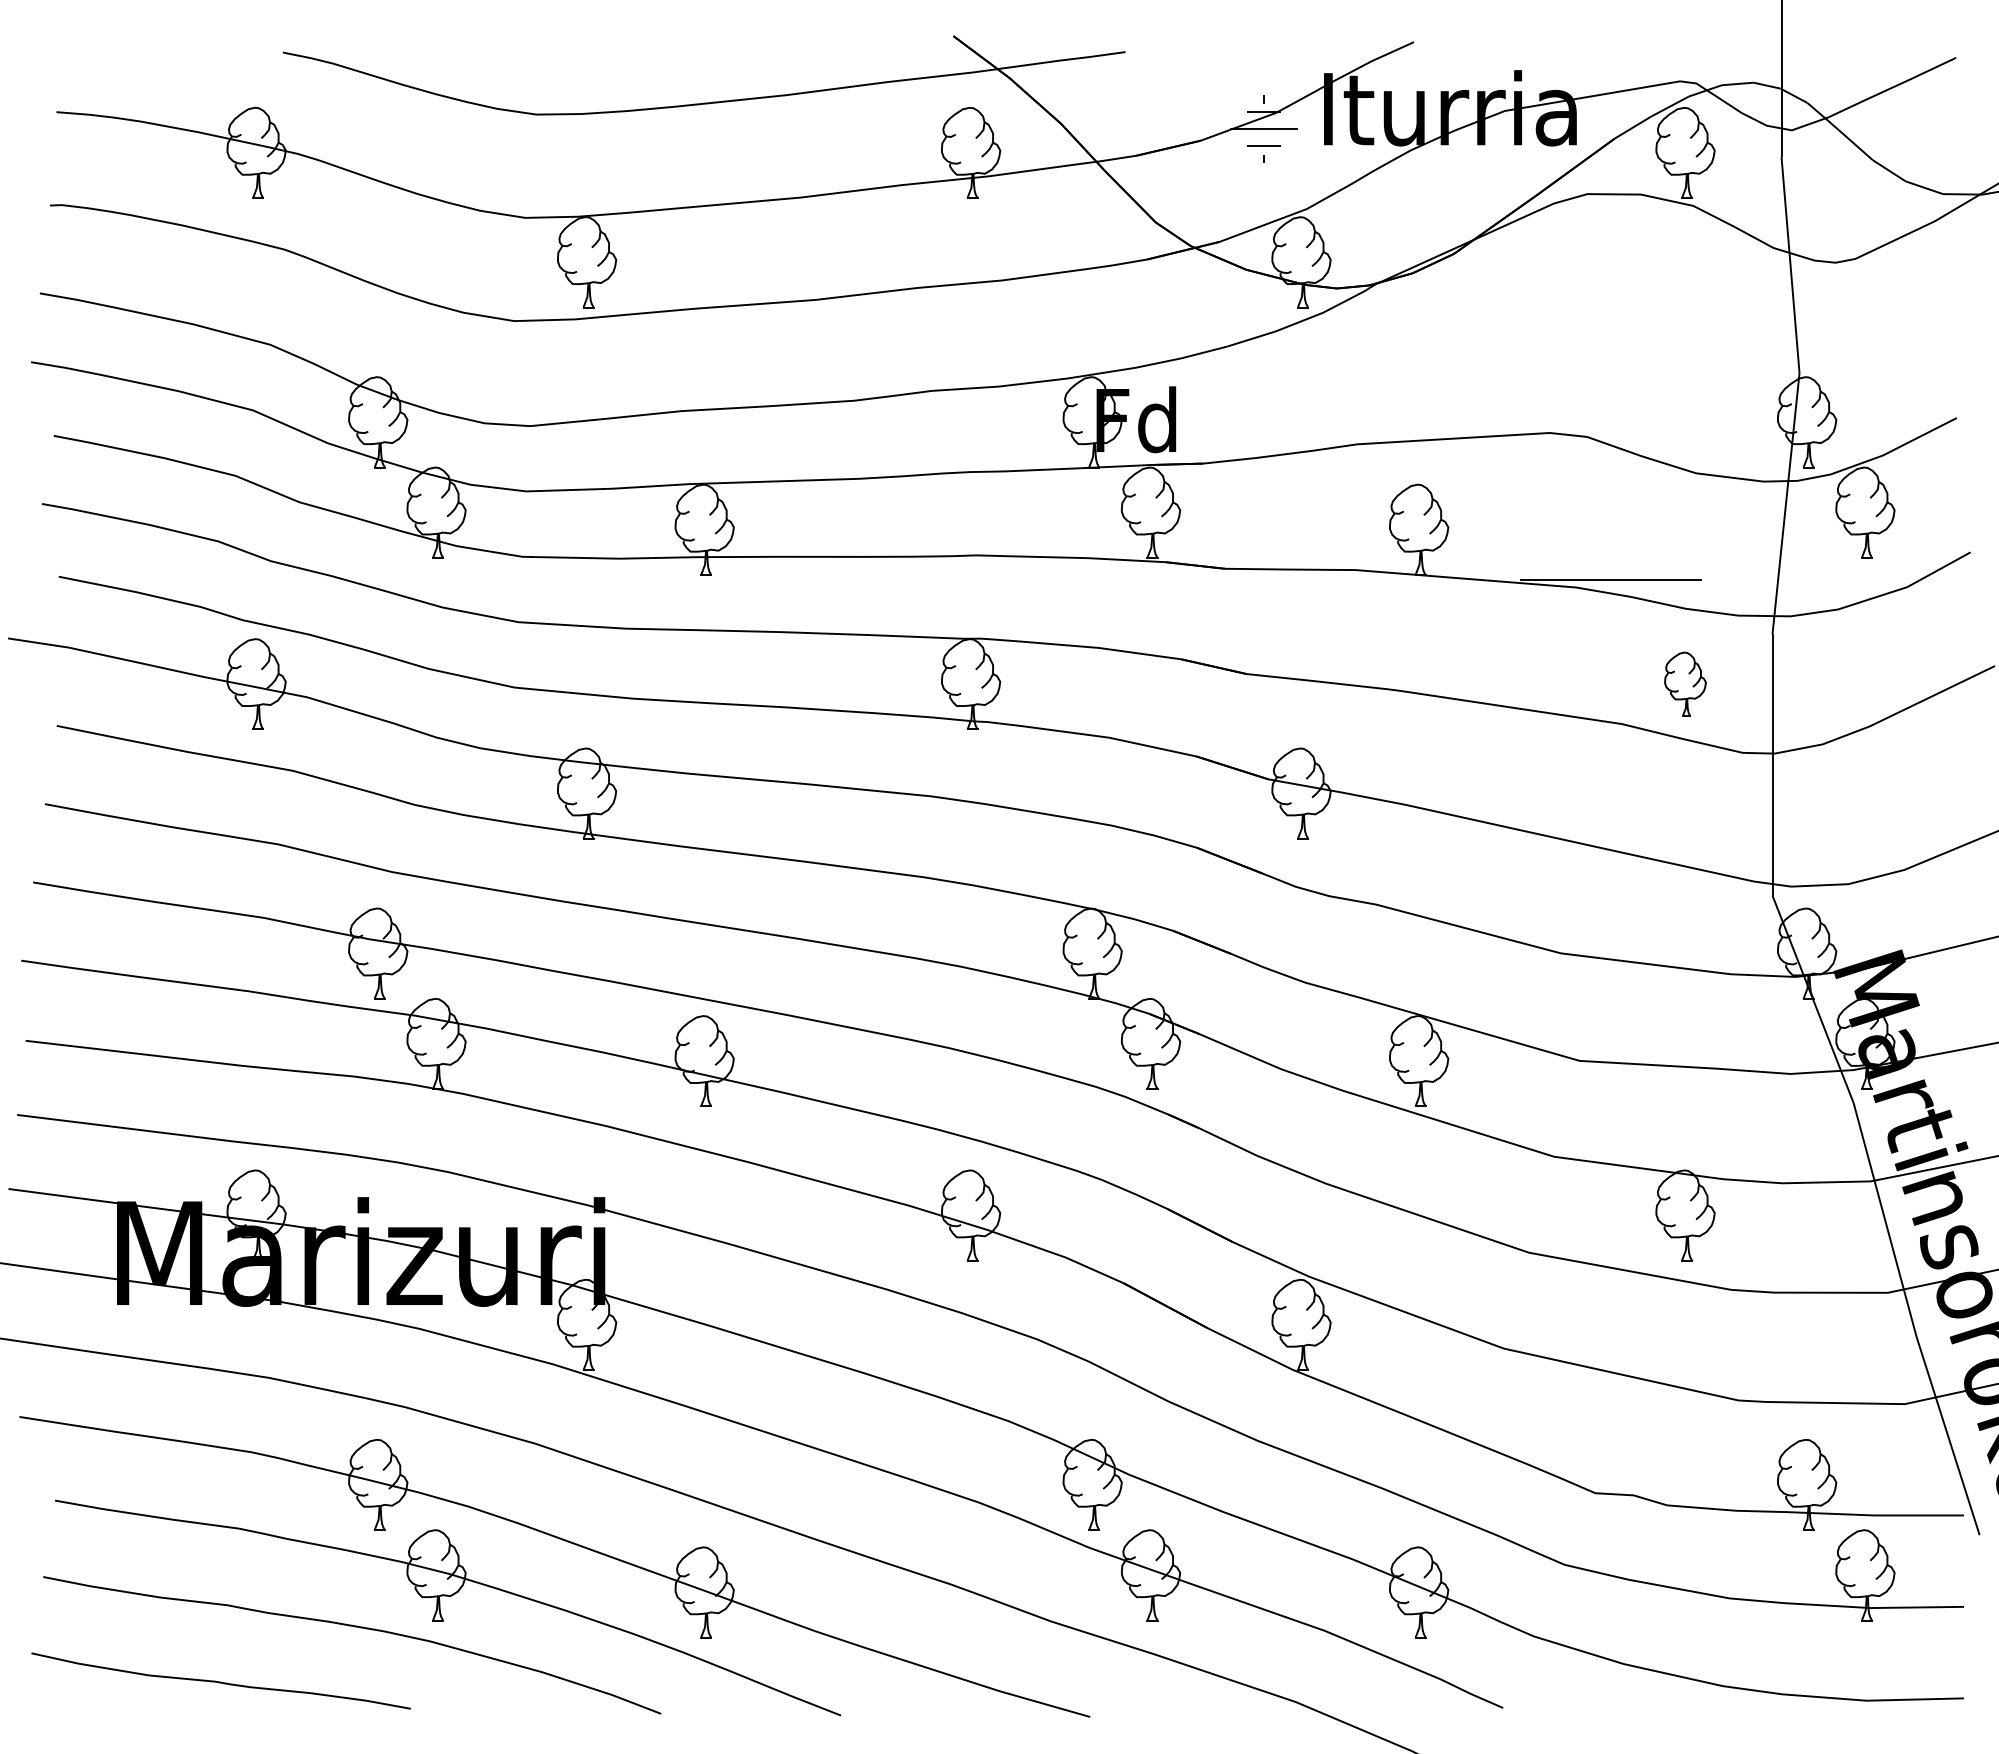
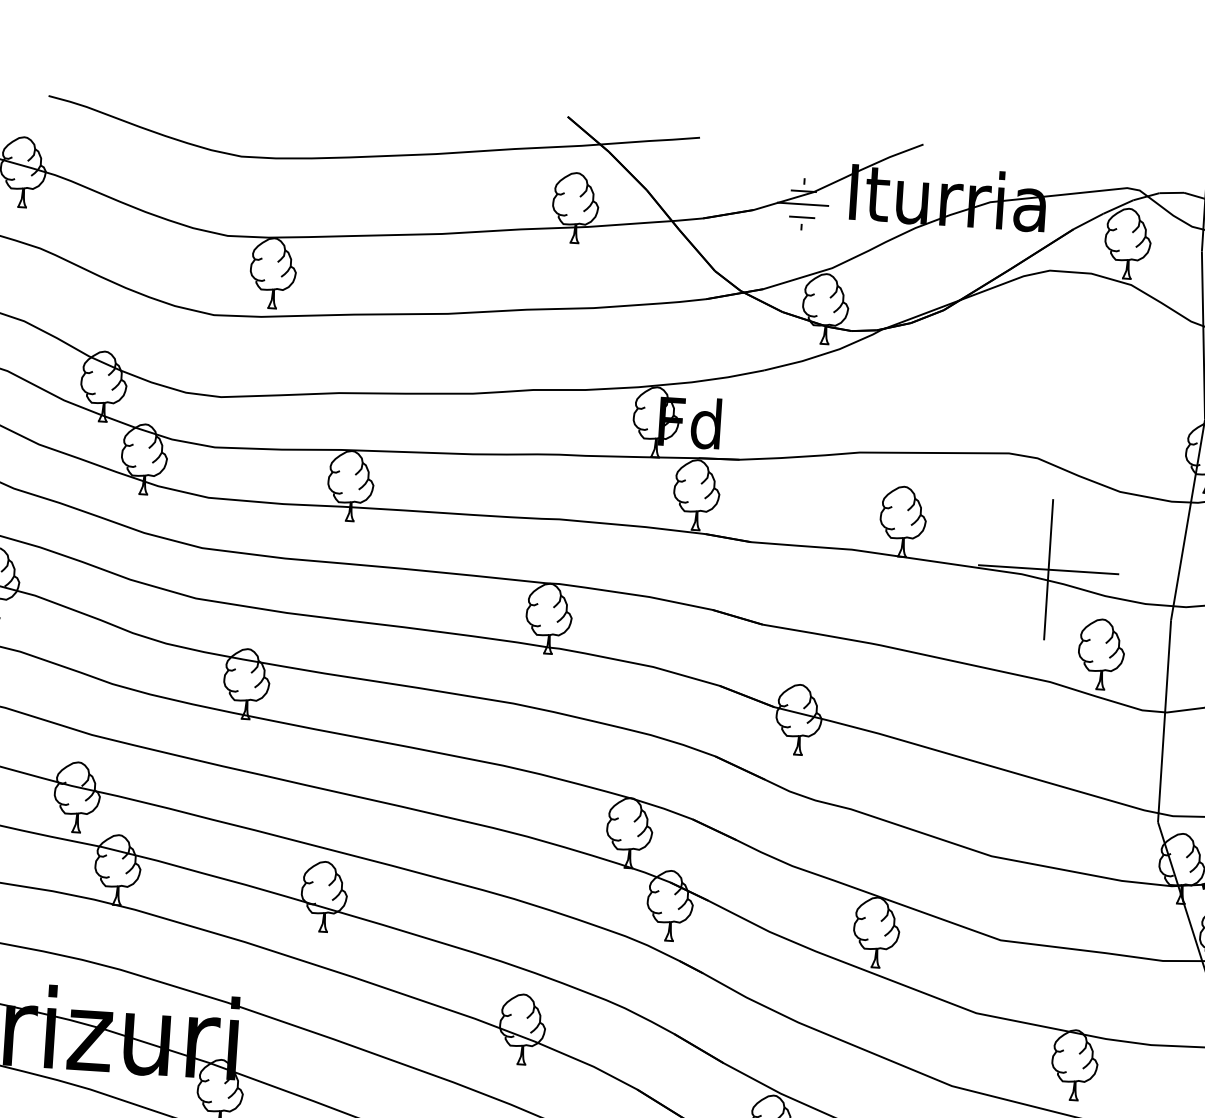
line: (1610, 579) -> (1048, 569), added
part: (1685, 683) -> (1101, 653), size x1.43

